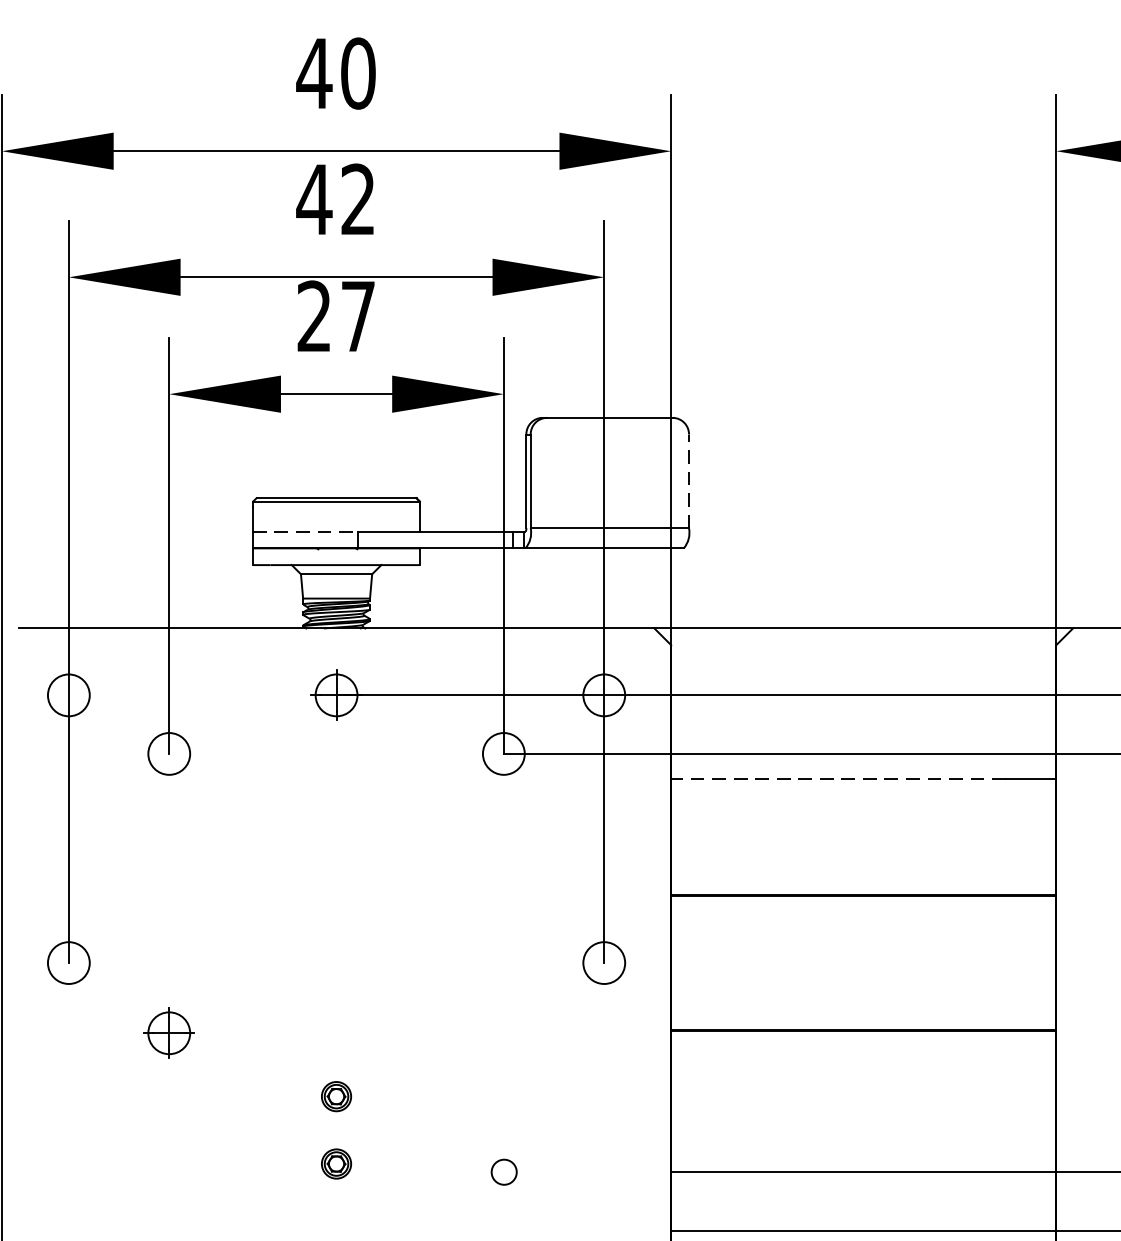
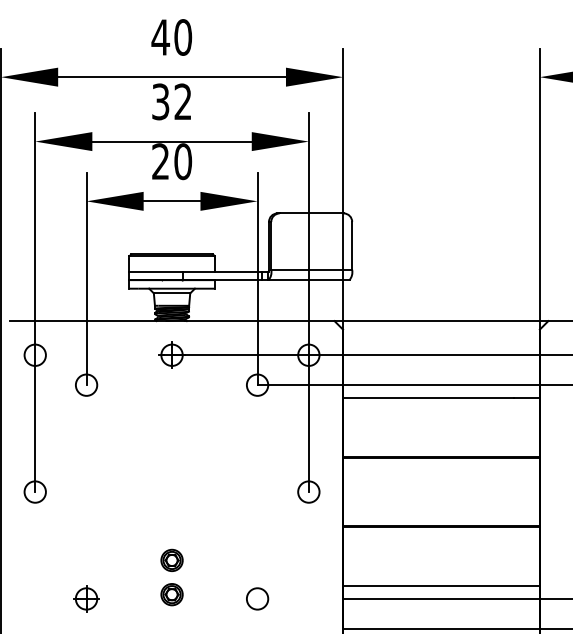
text: (313, 198) -> (160, 101), 42 -> 32
text: (358, 316) -> (183, 161), 27 -> 20
line: (689, 480) -> (352, 245), dashed -> solid
line: (306, 531) -> (156, 271), dashed -> solid
line: (838, 779) -> (428, 398), dashed -> solid
part: (169, 1032) -> (86, 598), moved
part: (335, 1095) -> (171, 559), size x1.43
line: (863, 1147) -> (441, 586), added
part: (335, 1163) -> (171, 594), size x1.43
circle: (503, 1171) -> (257, 598), size x1.67

